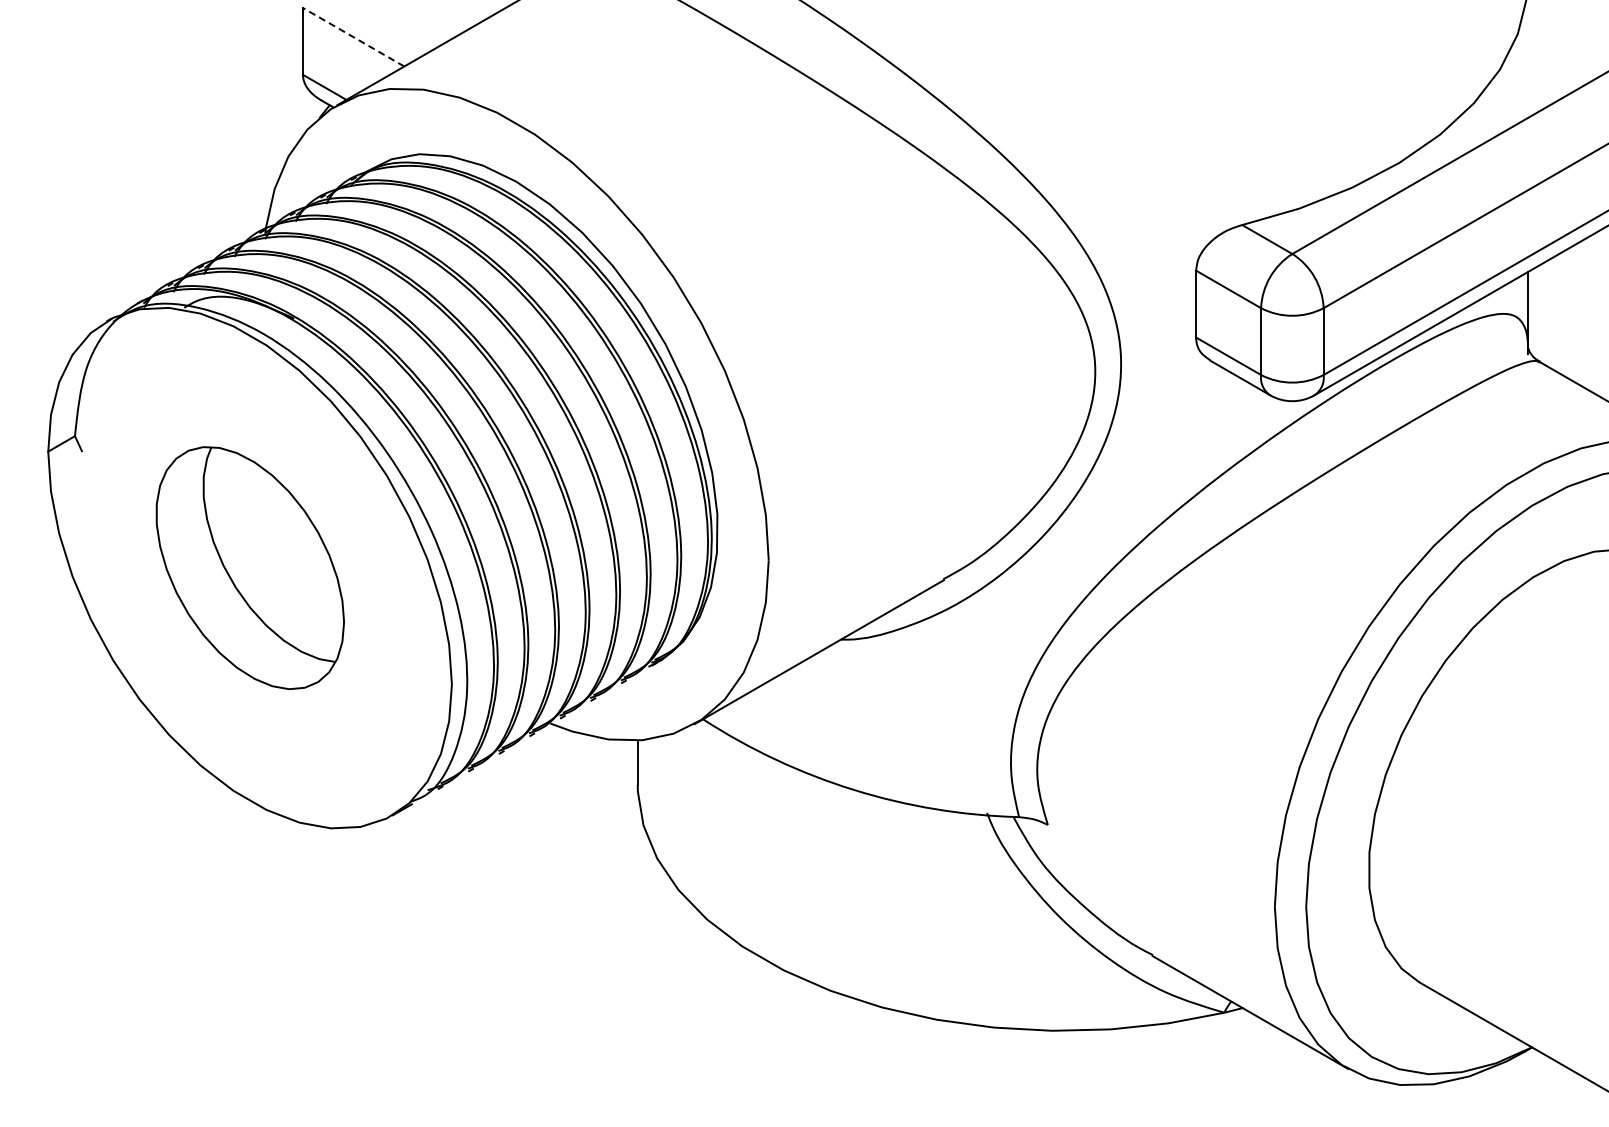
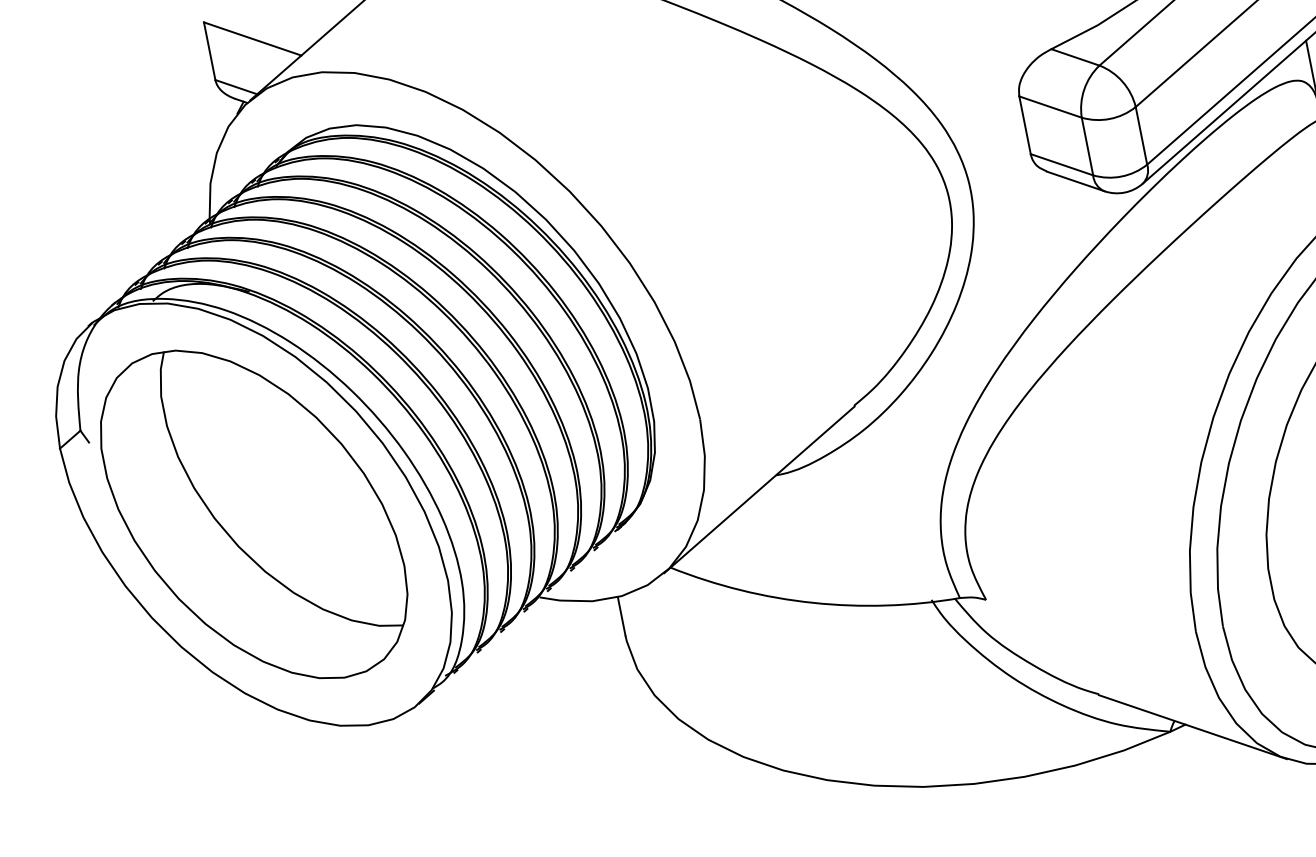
line: (353, 37) -> (252, 39), dashed -> solid
part: (250, 567) -> (254, 514), size x1.67

